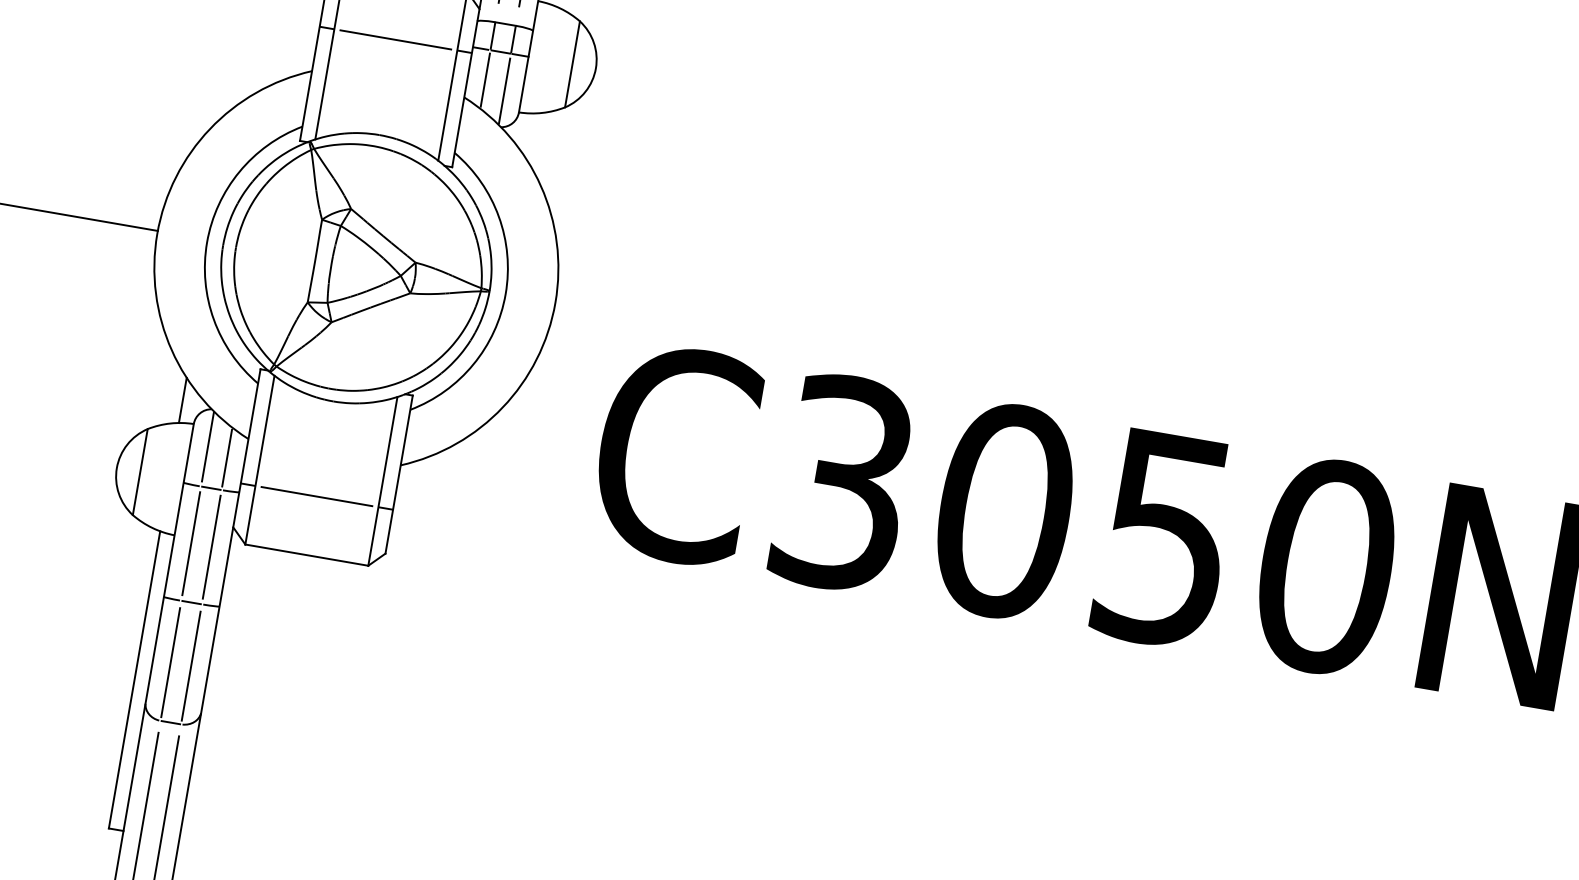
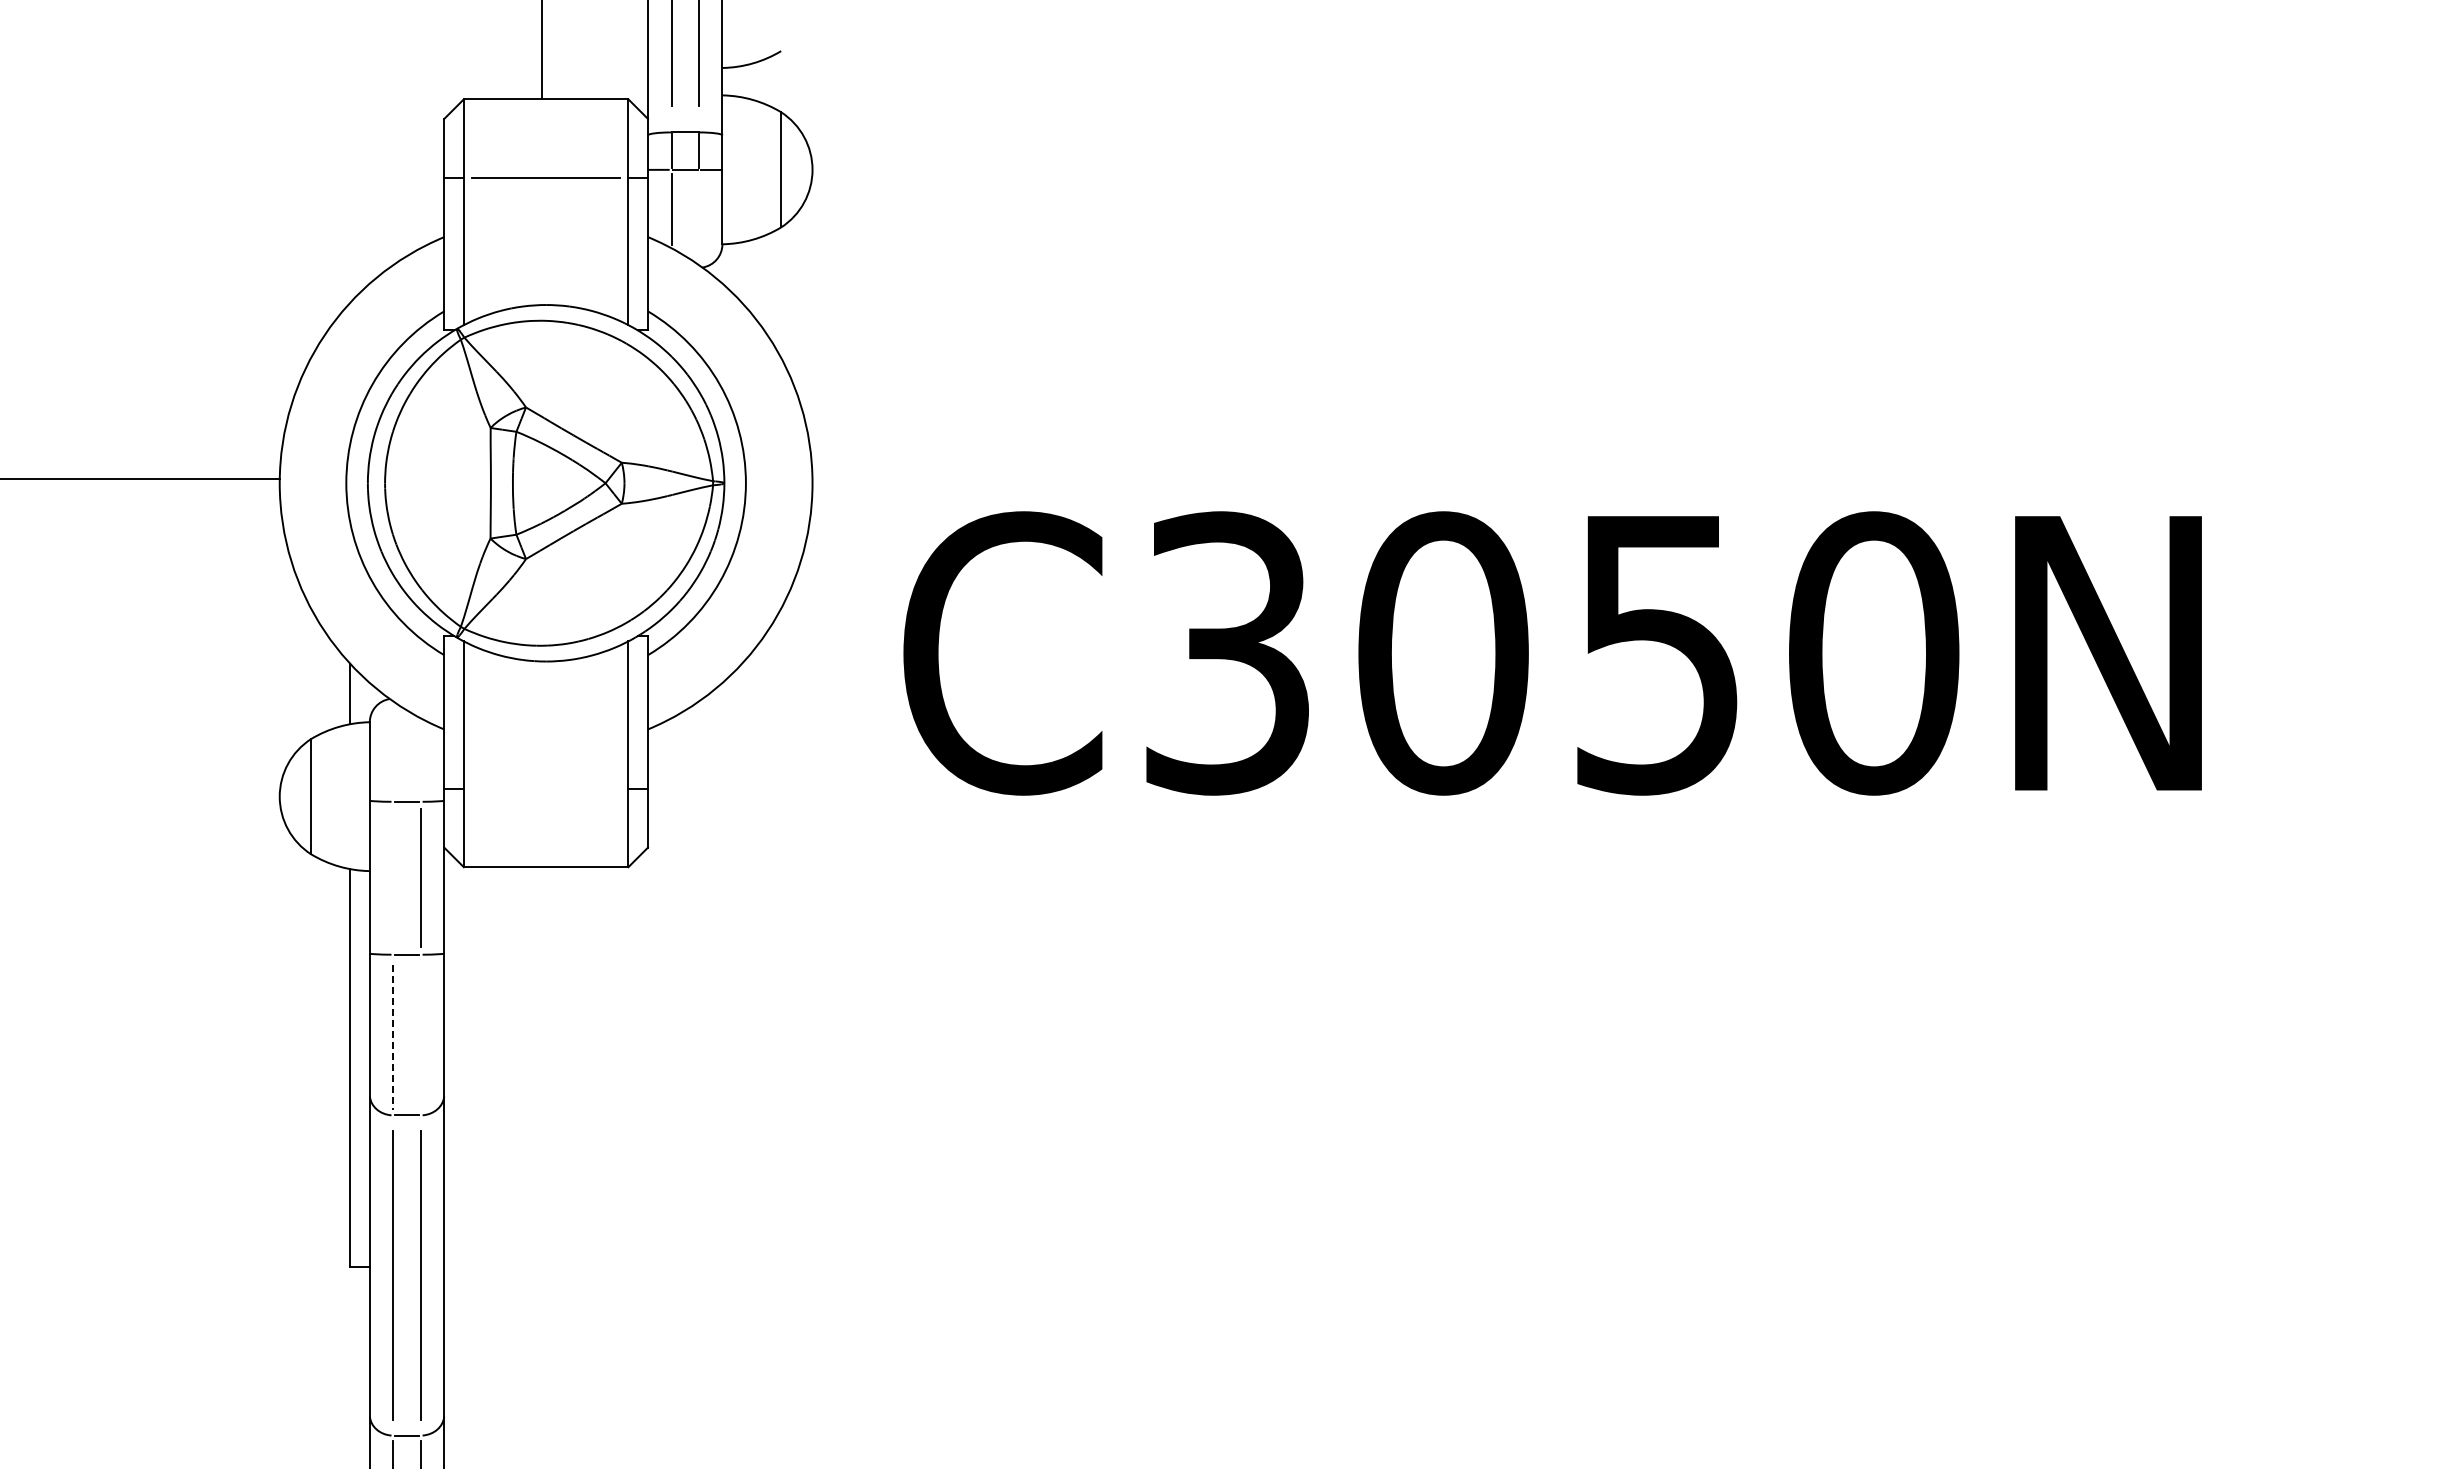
line: (504, 90) -> (698, 219), removed
line: (207, 447) -> (393, 749), removed
line: (226, 458) -> (420, 759), removed
line: (317, 496) -> (546, 788), removed
line: (191, 543) -> (393, 878), removed
line: (170, 662) -> (393, 1037), solid -> dashed
line: (190, 666) -> (420, 1037), removed

